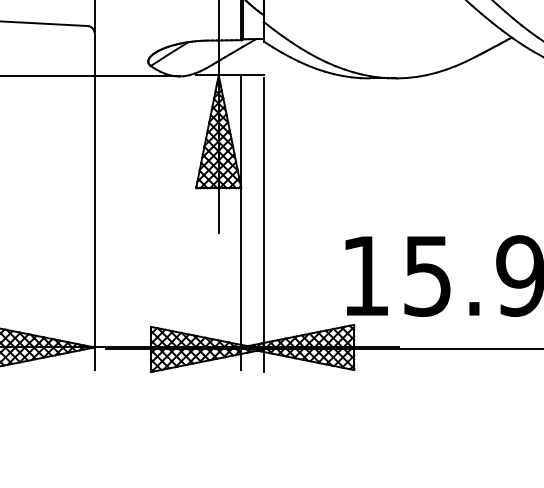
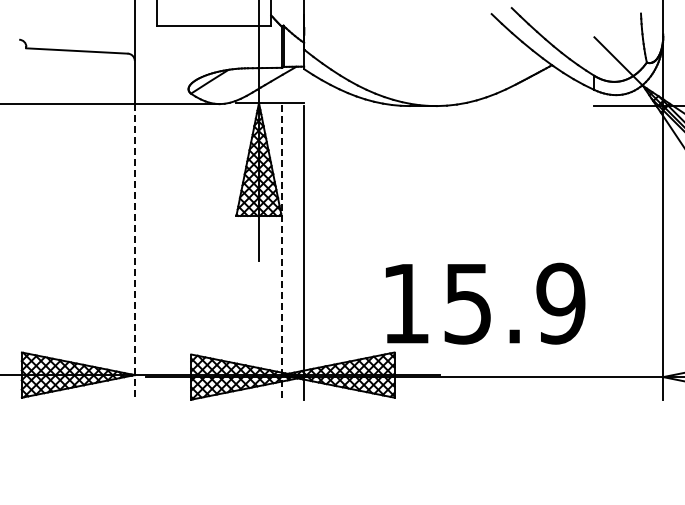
line: (94, 222) -> (134, 250), solid -> dashed
line: (241, 222) -> (281, 250), solid -> dashed

